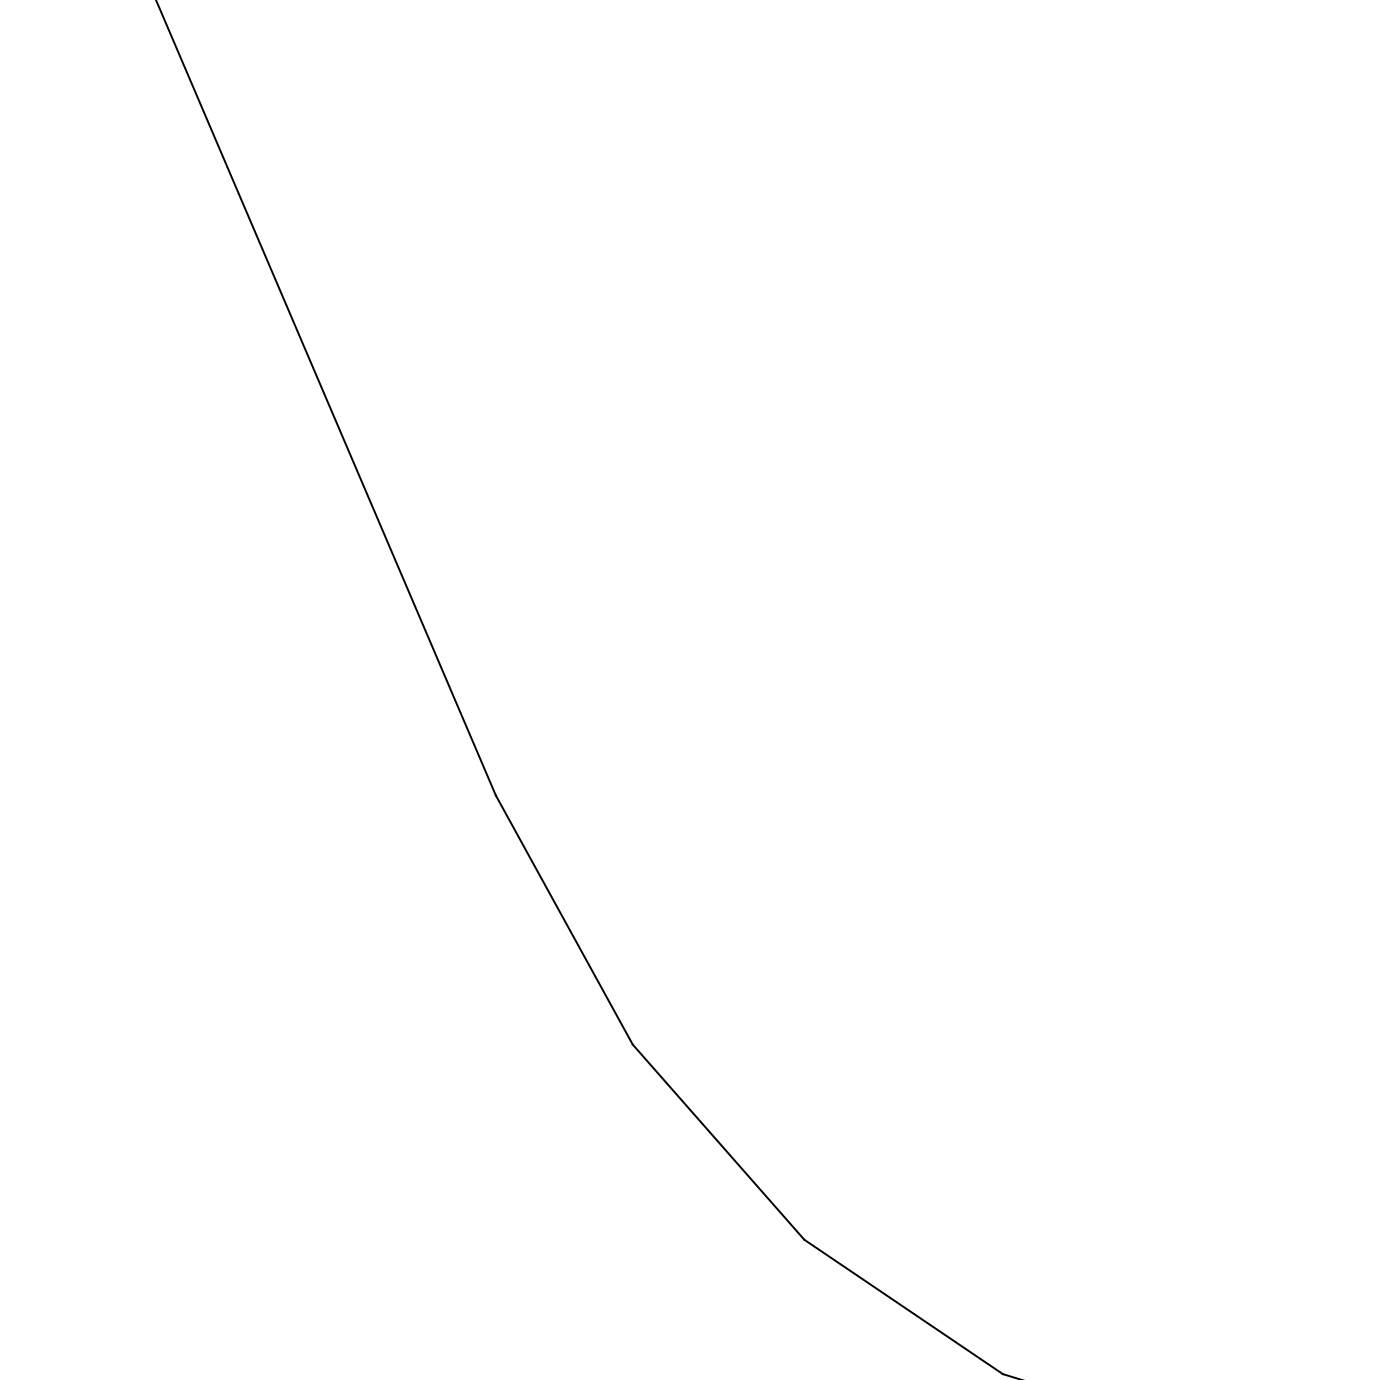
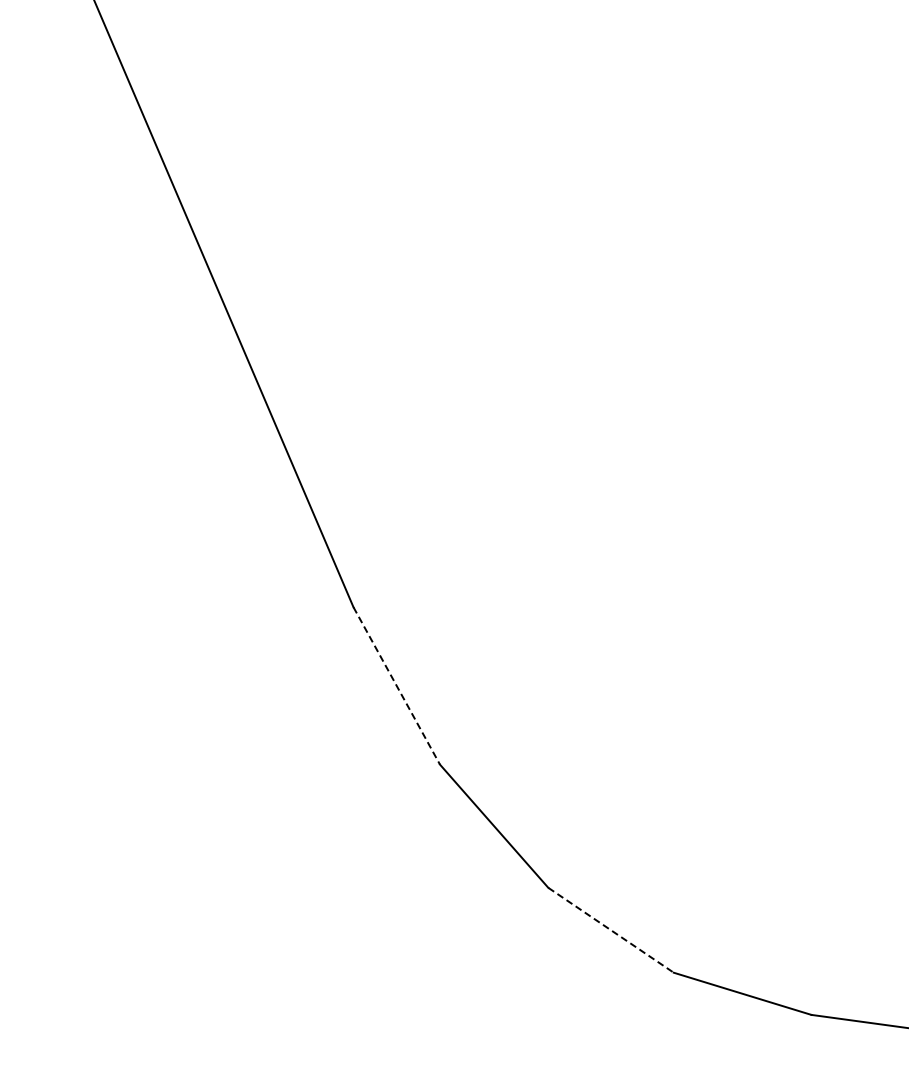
line: (563, 919) -> (396, 685), solid -> dashed
line: (904, 1307) -> (611, 930), solid -> dashed

